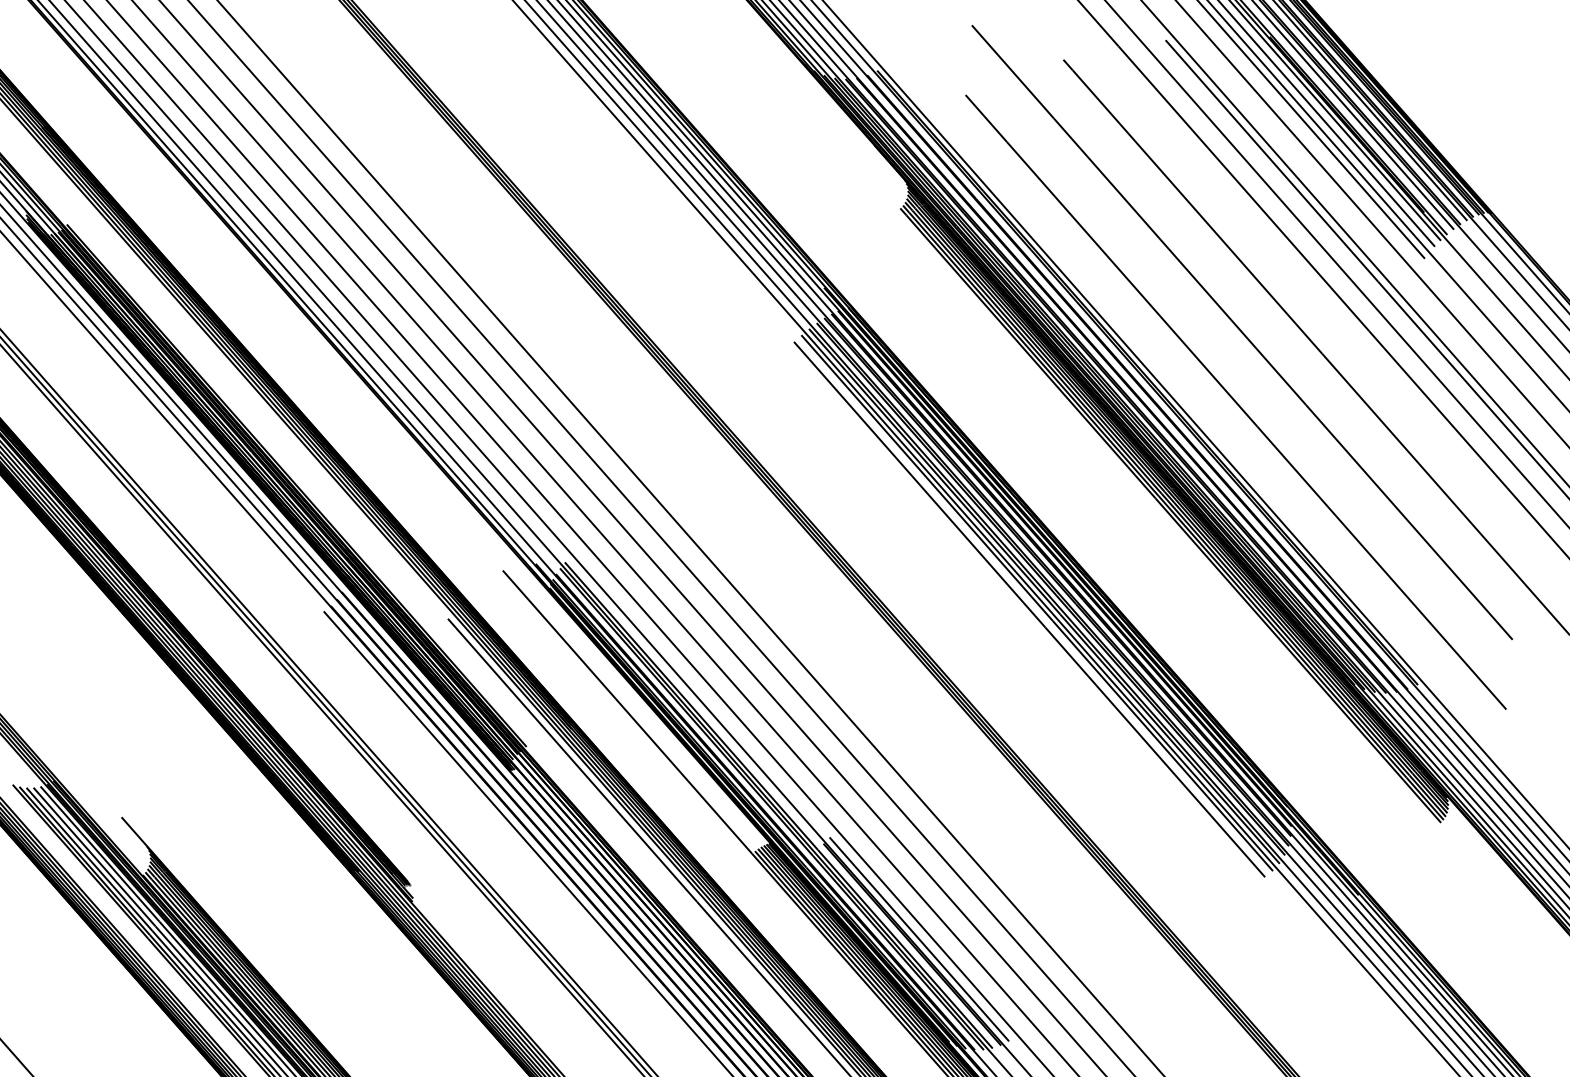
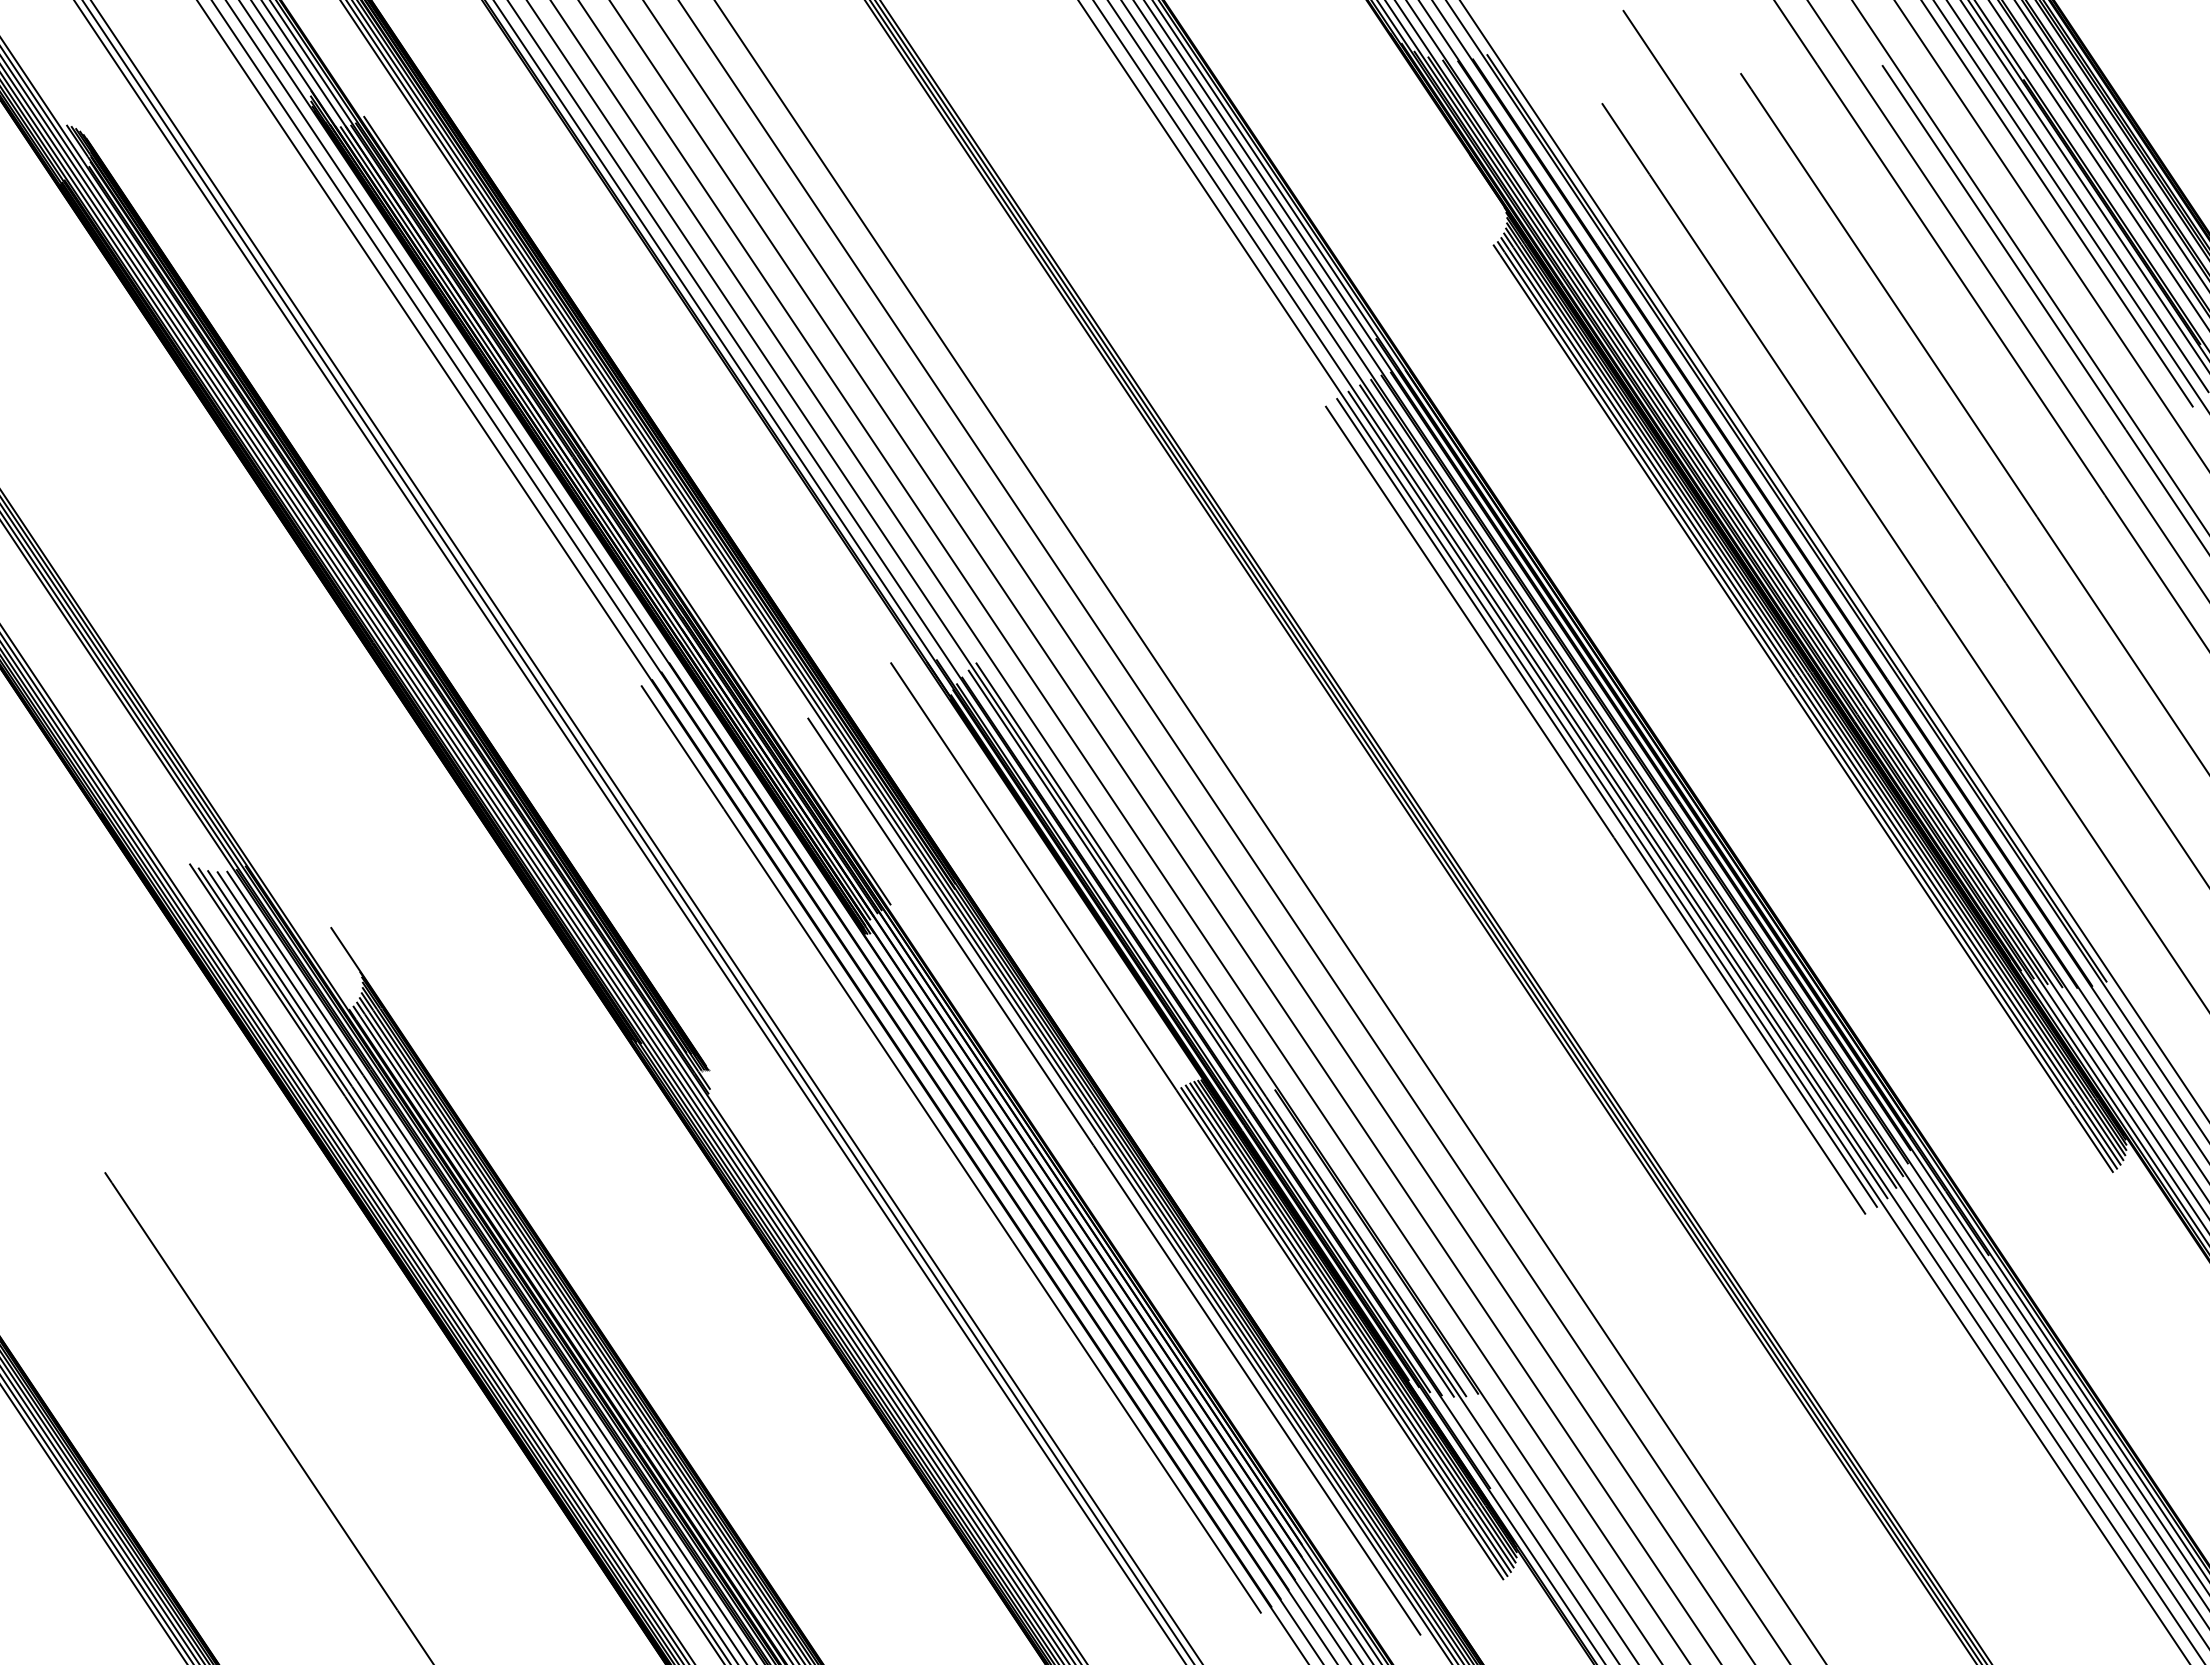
line: (919, 939) -> (1387, 1236), removed

